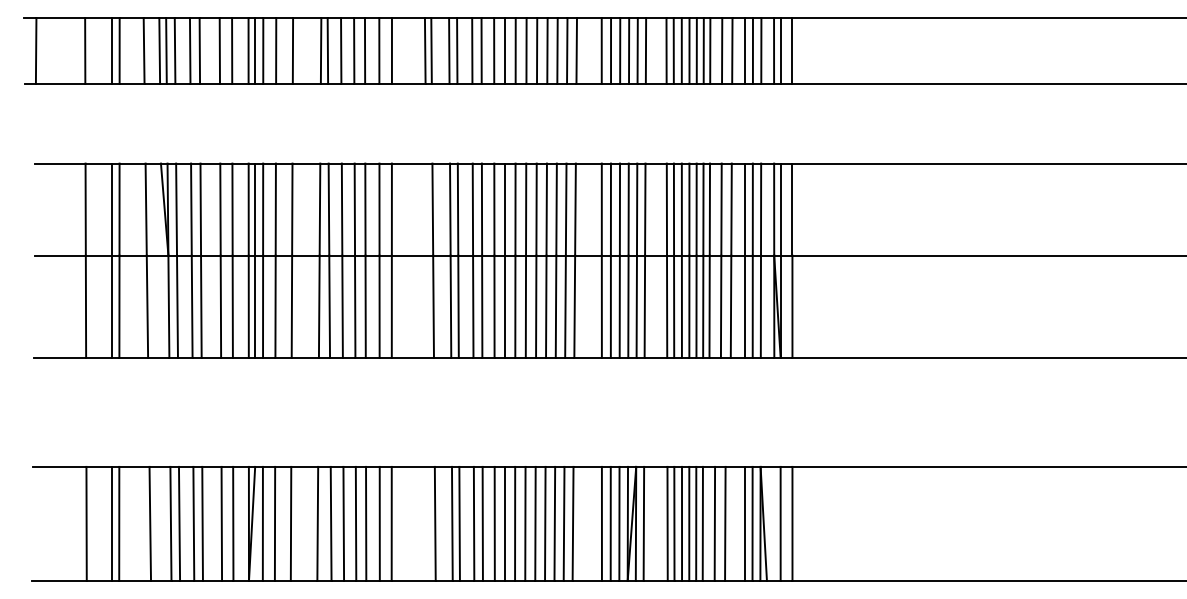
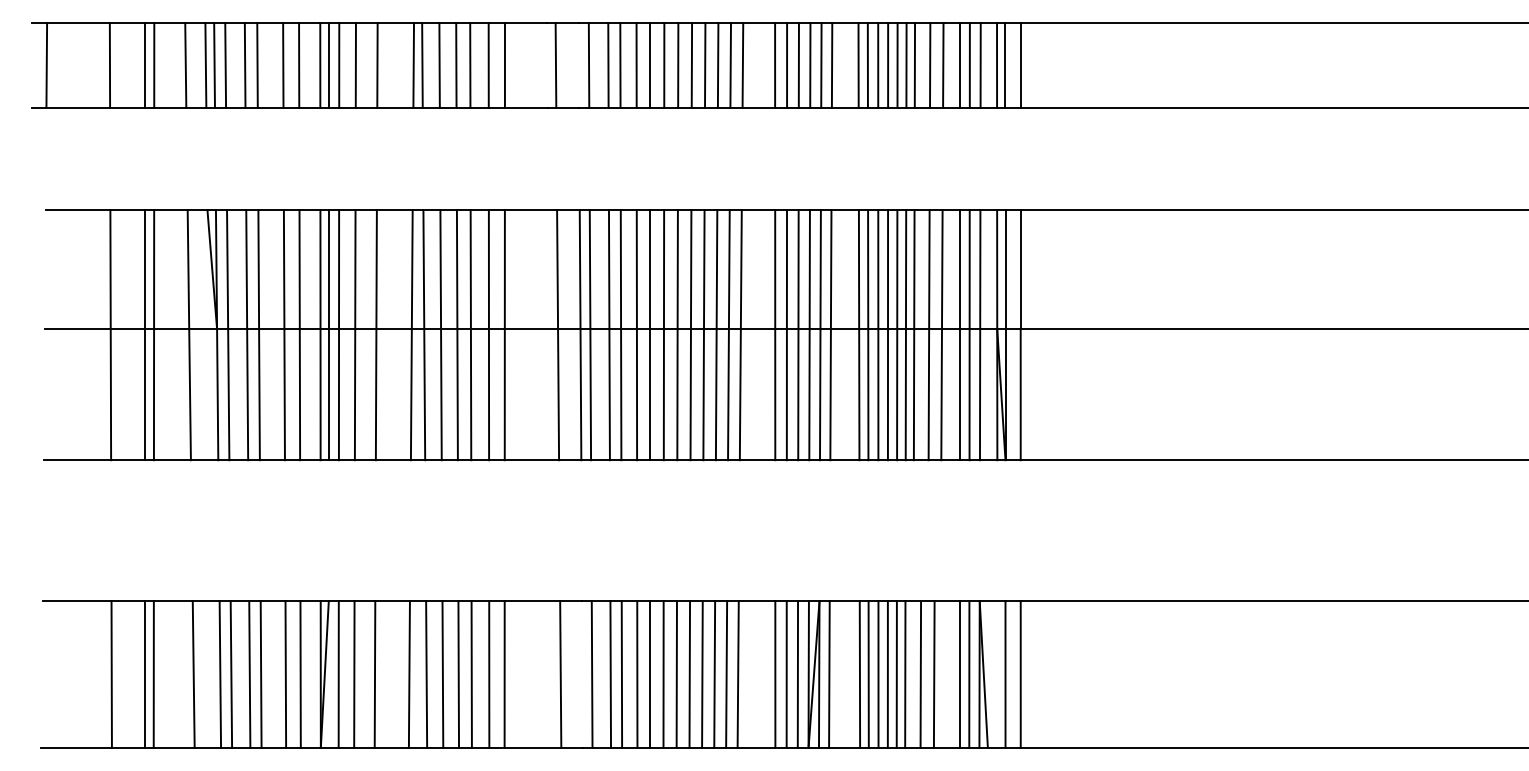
line: (424, 50) -> (546, 64), removed
line: (449, 50) -> (579, 64), removed
line: (451, 523) -> (581, 673), removed

